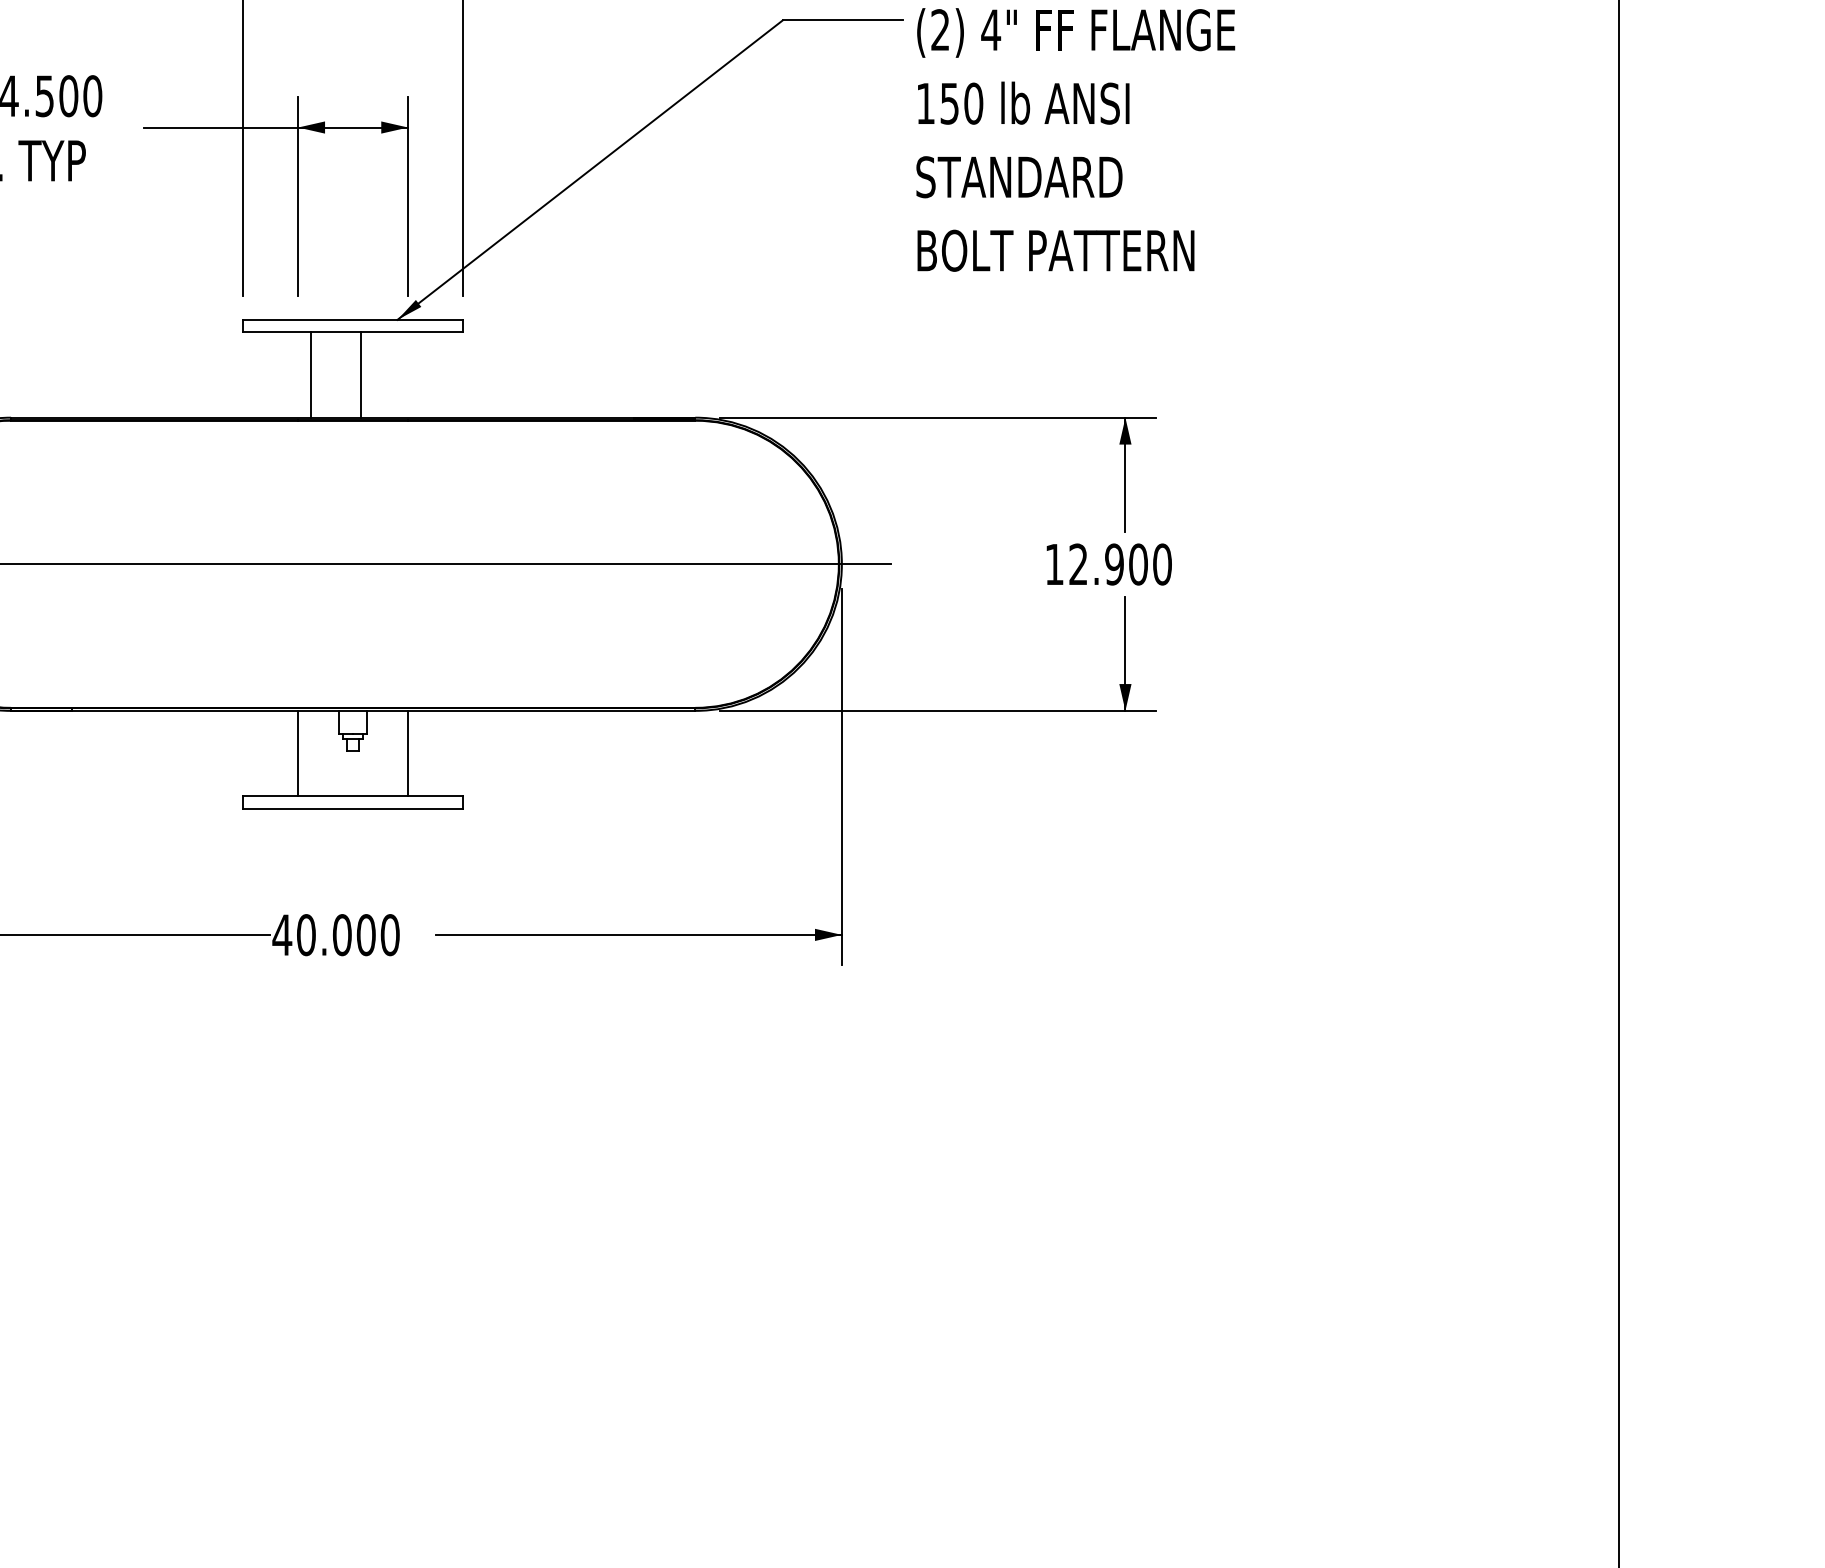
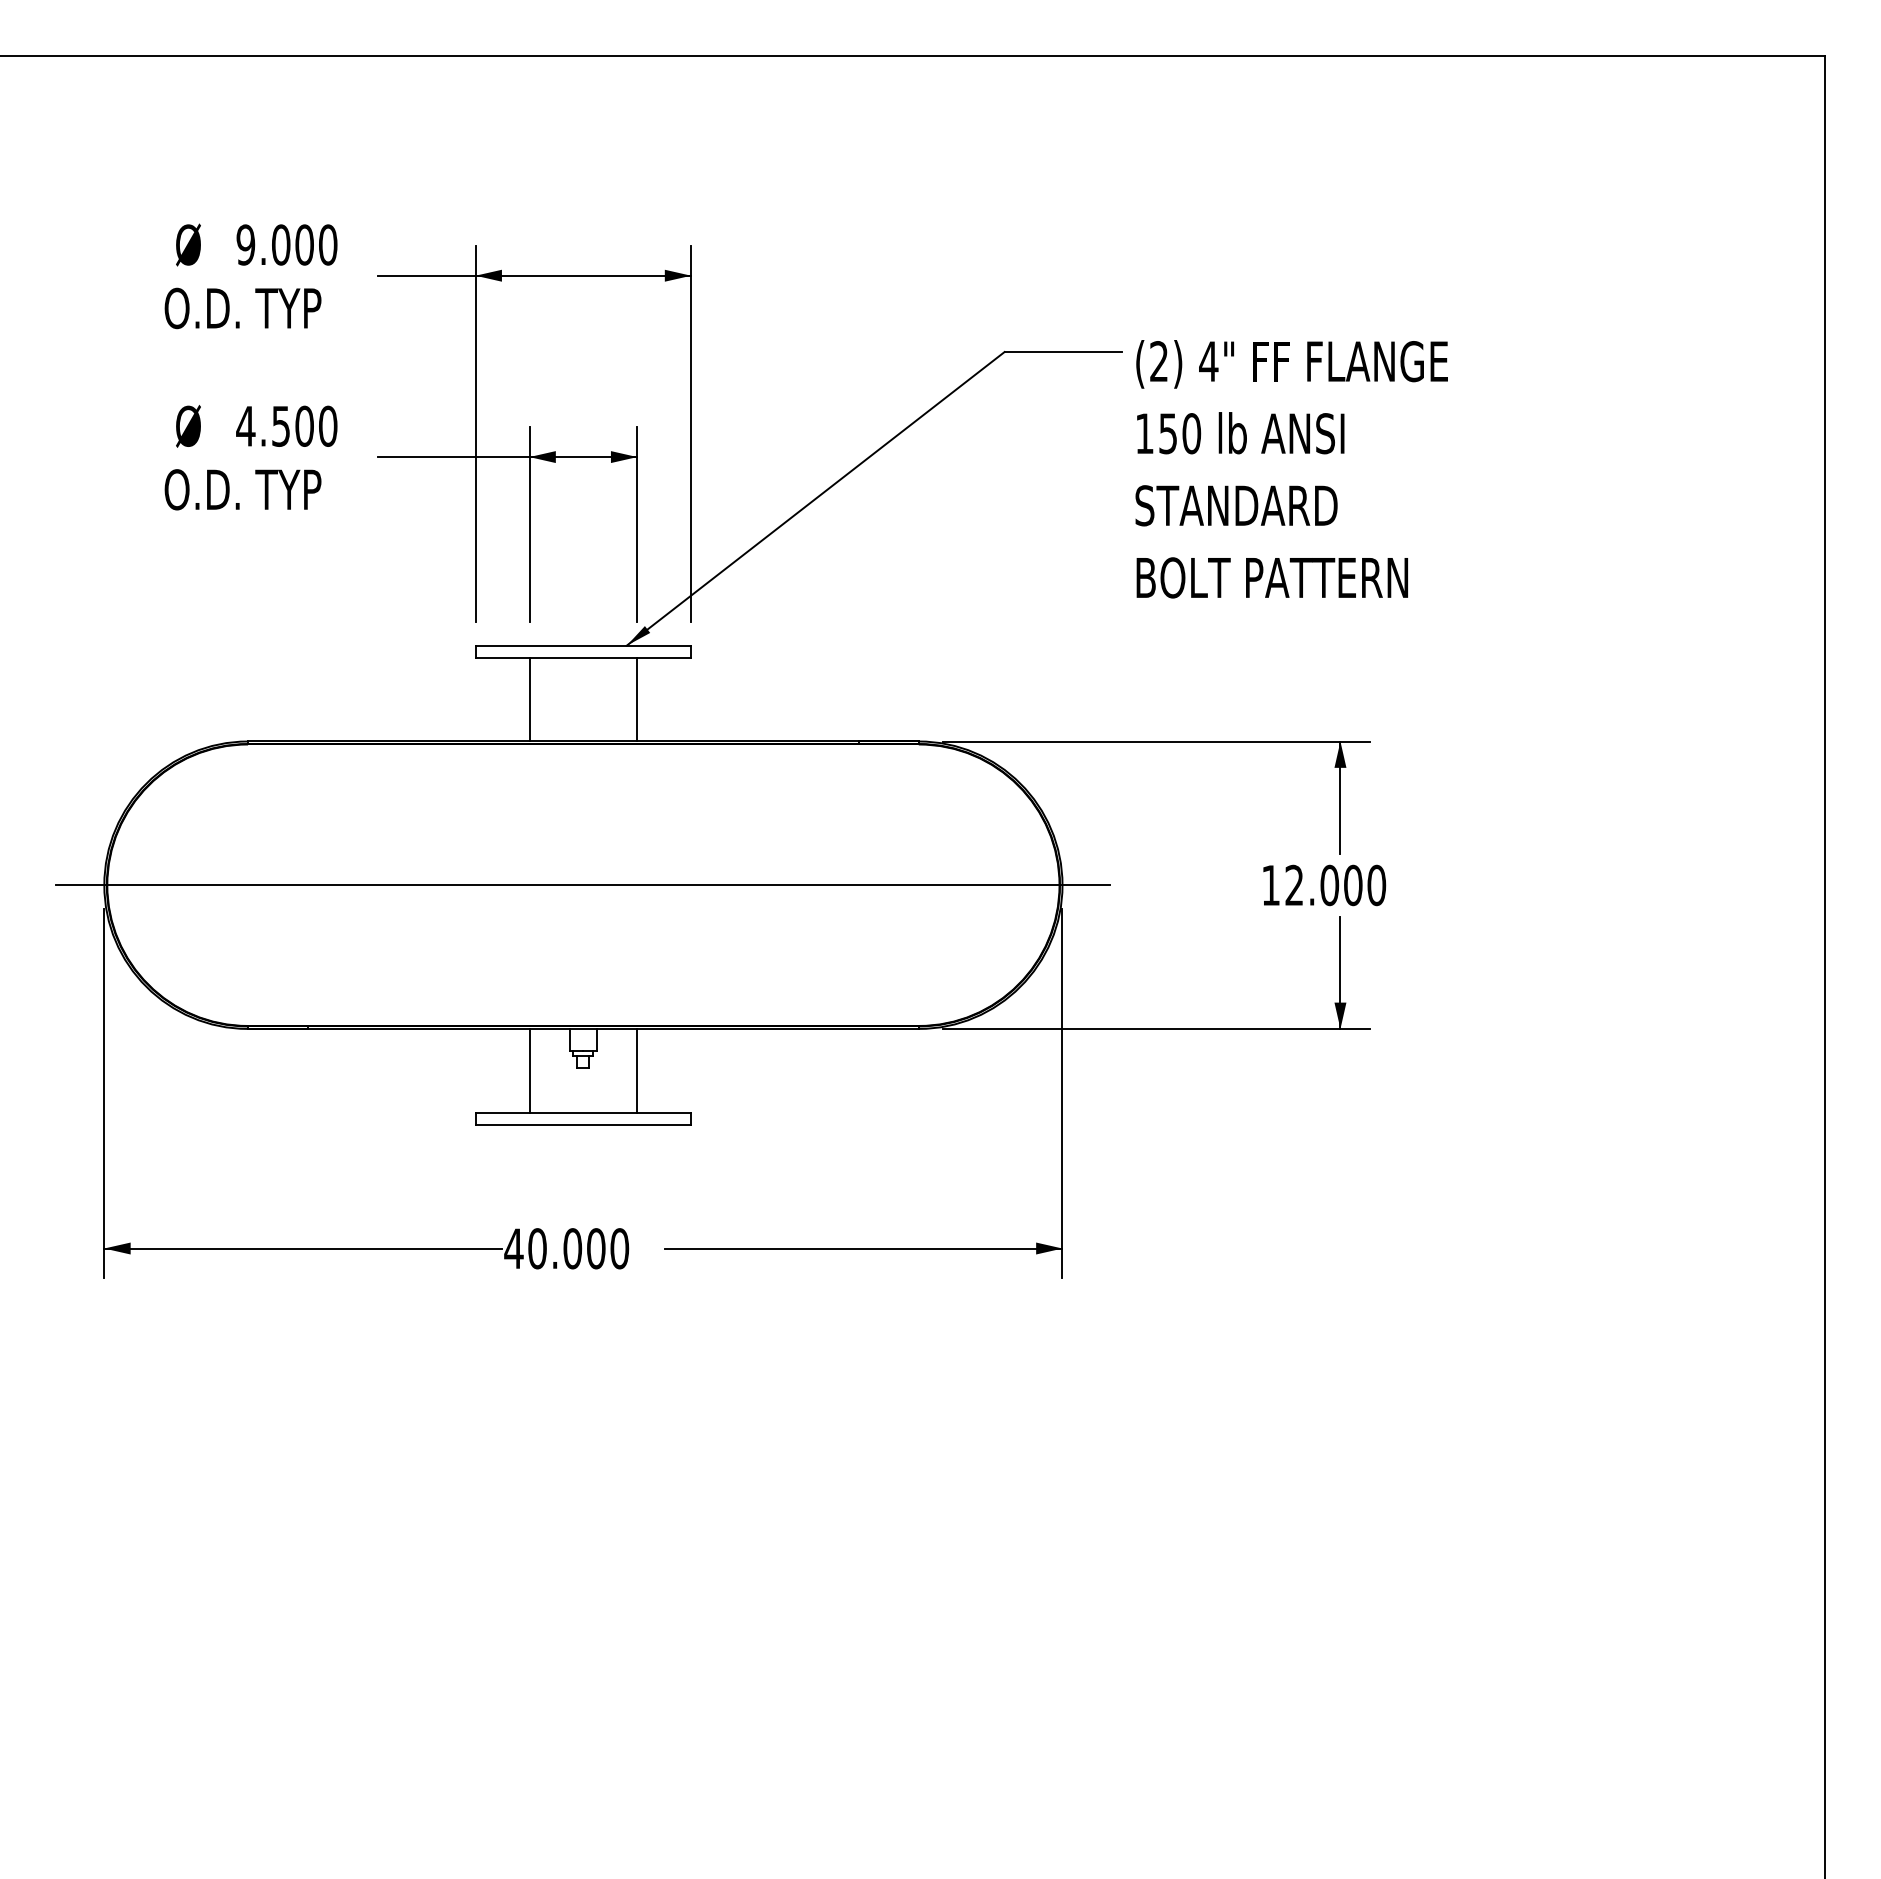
line: (311, 374) -> (637, 699), moved
line: (361, 374) -> (529, 699), moved
text: (1114, 564) -> (1329, 885), 12.900 -> 12.000

